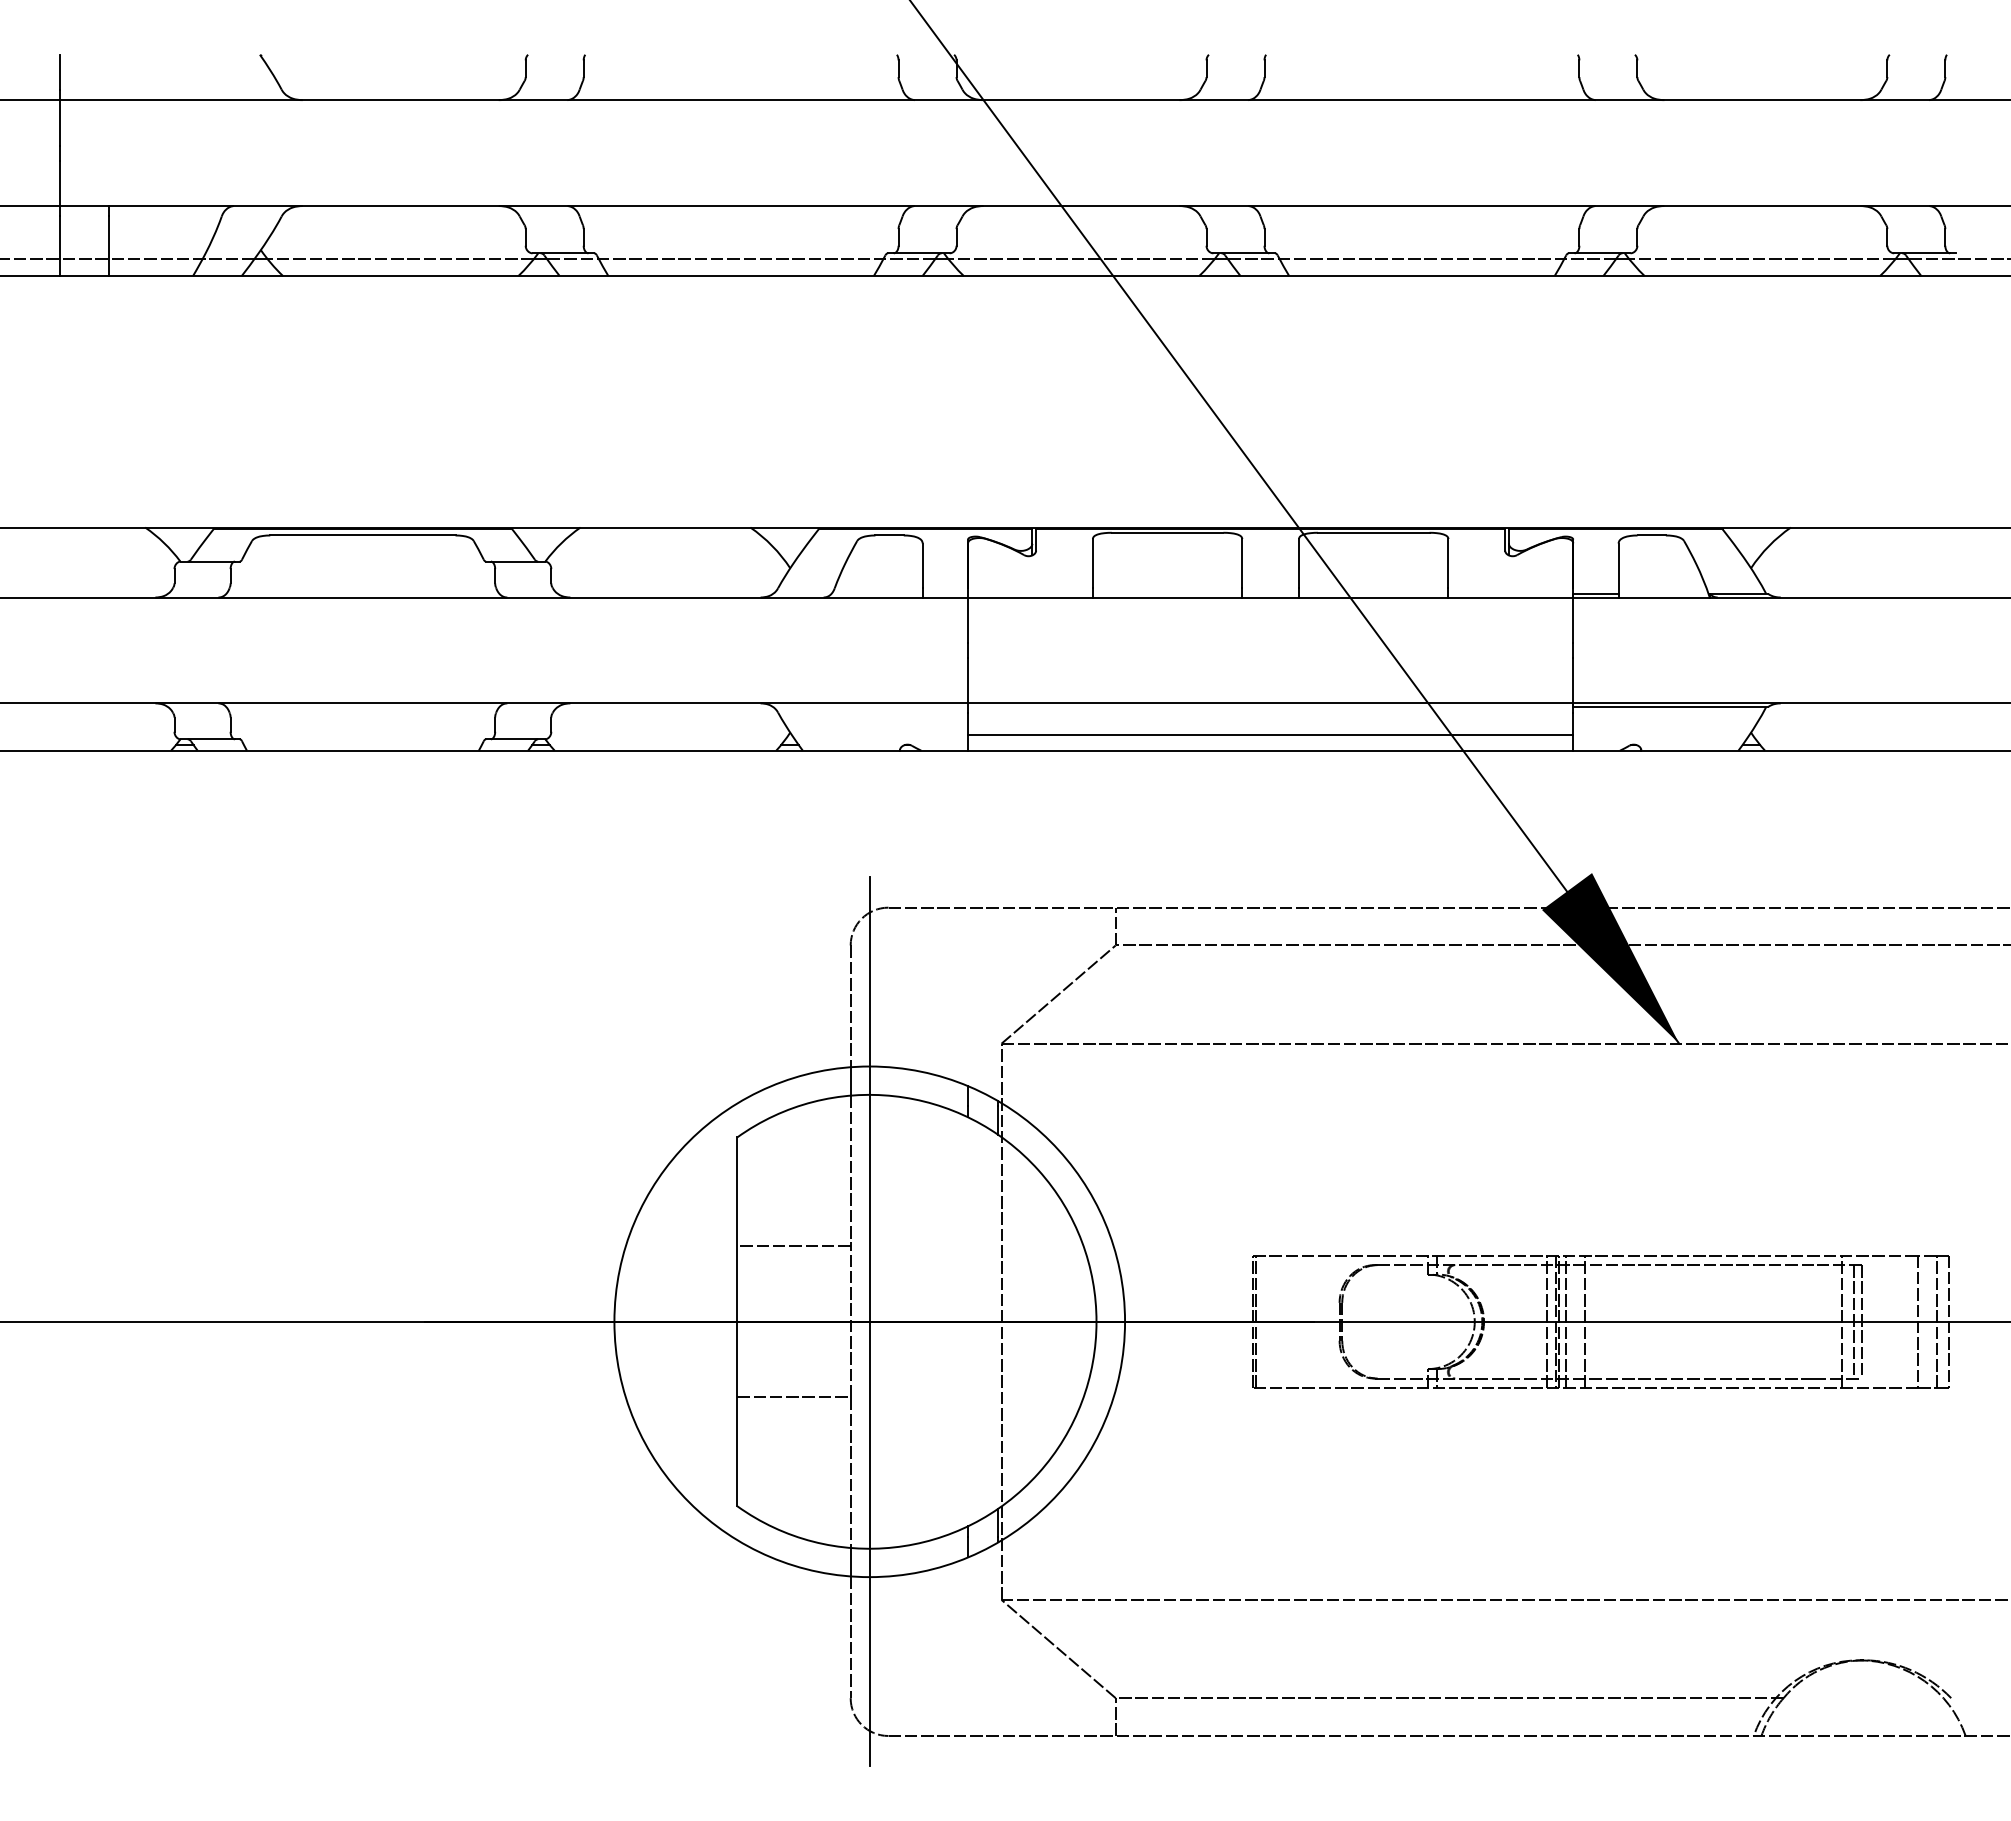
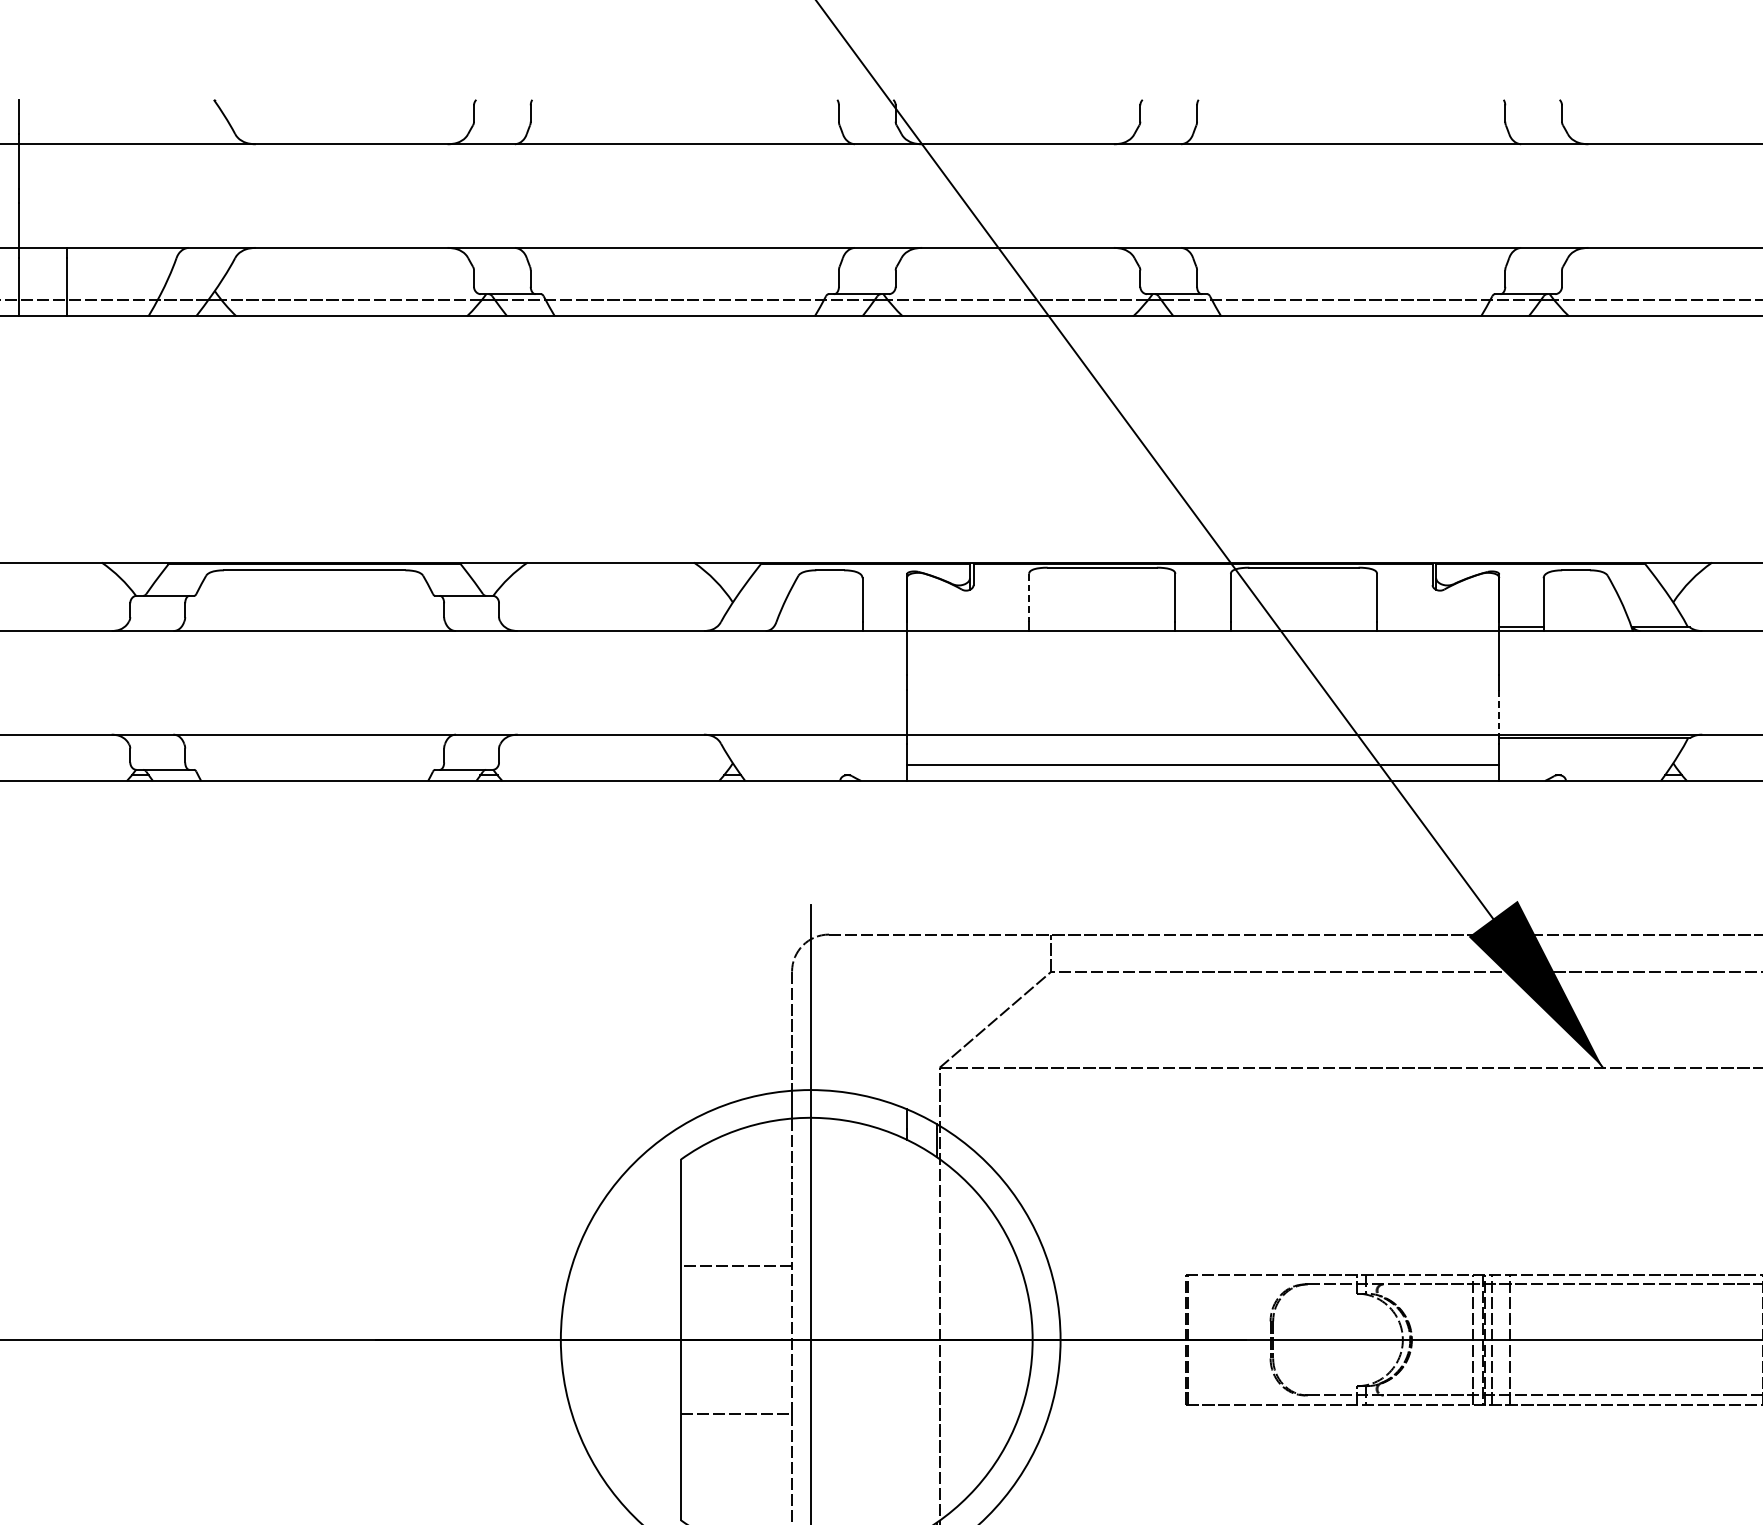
line: (1092, 563) -> (1028, 597), solid -> dashed
line: (1573, 680) -> (1499, 712), solid -> dashed

